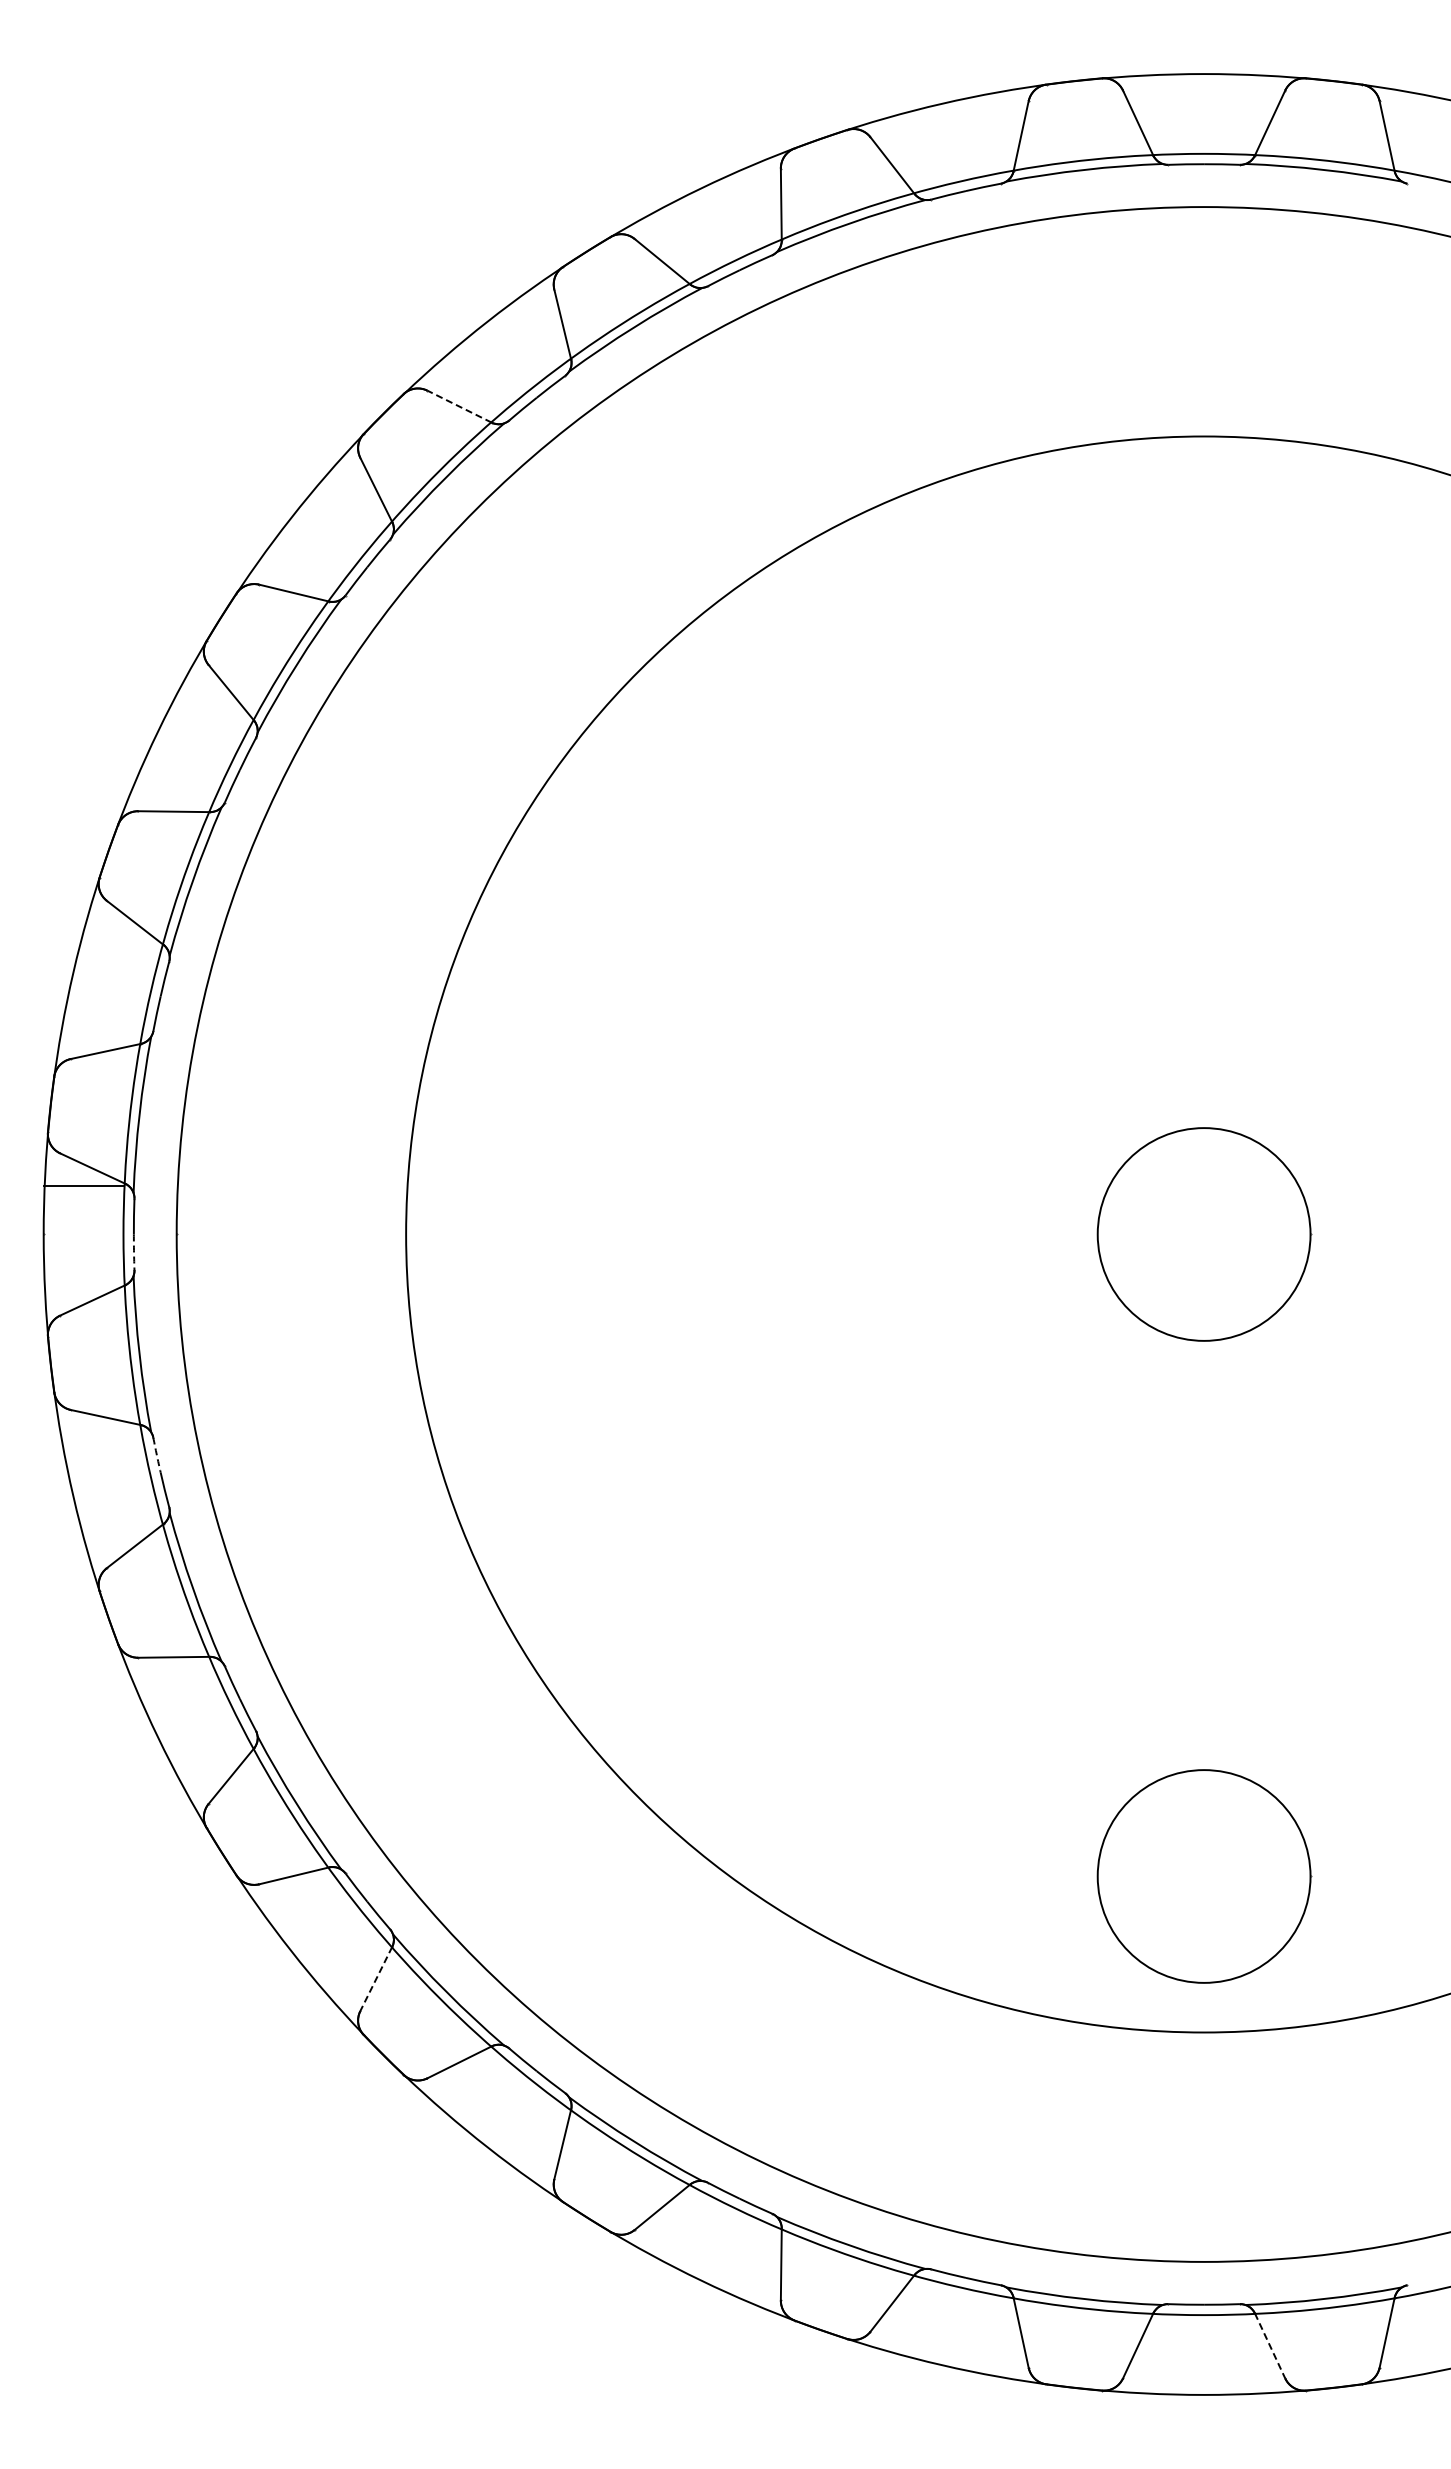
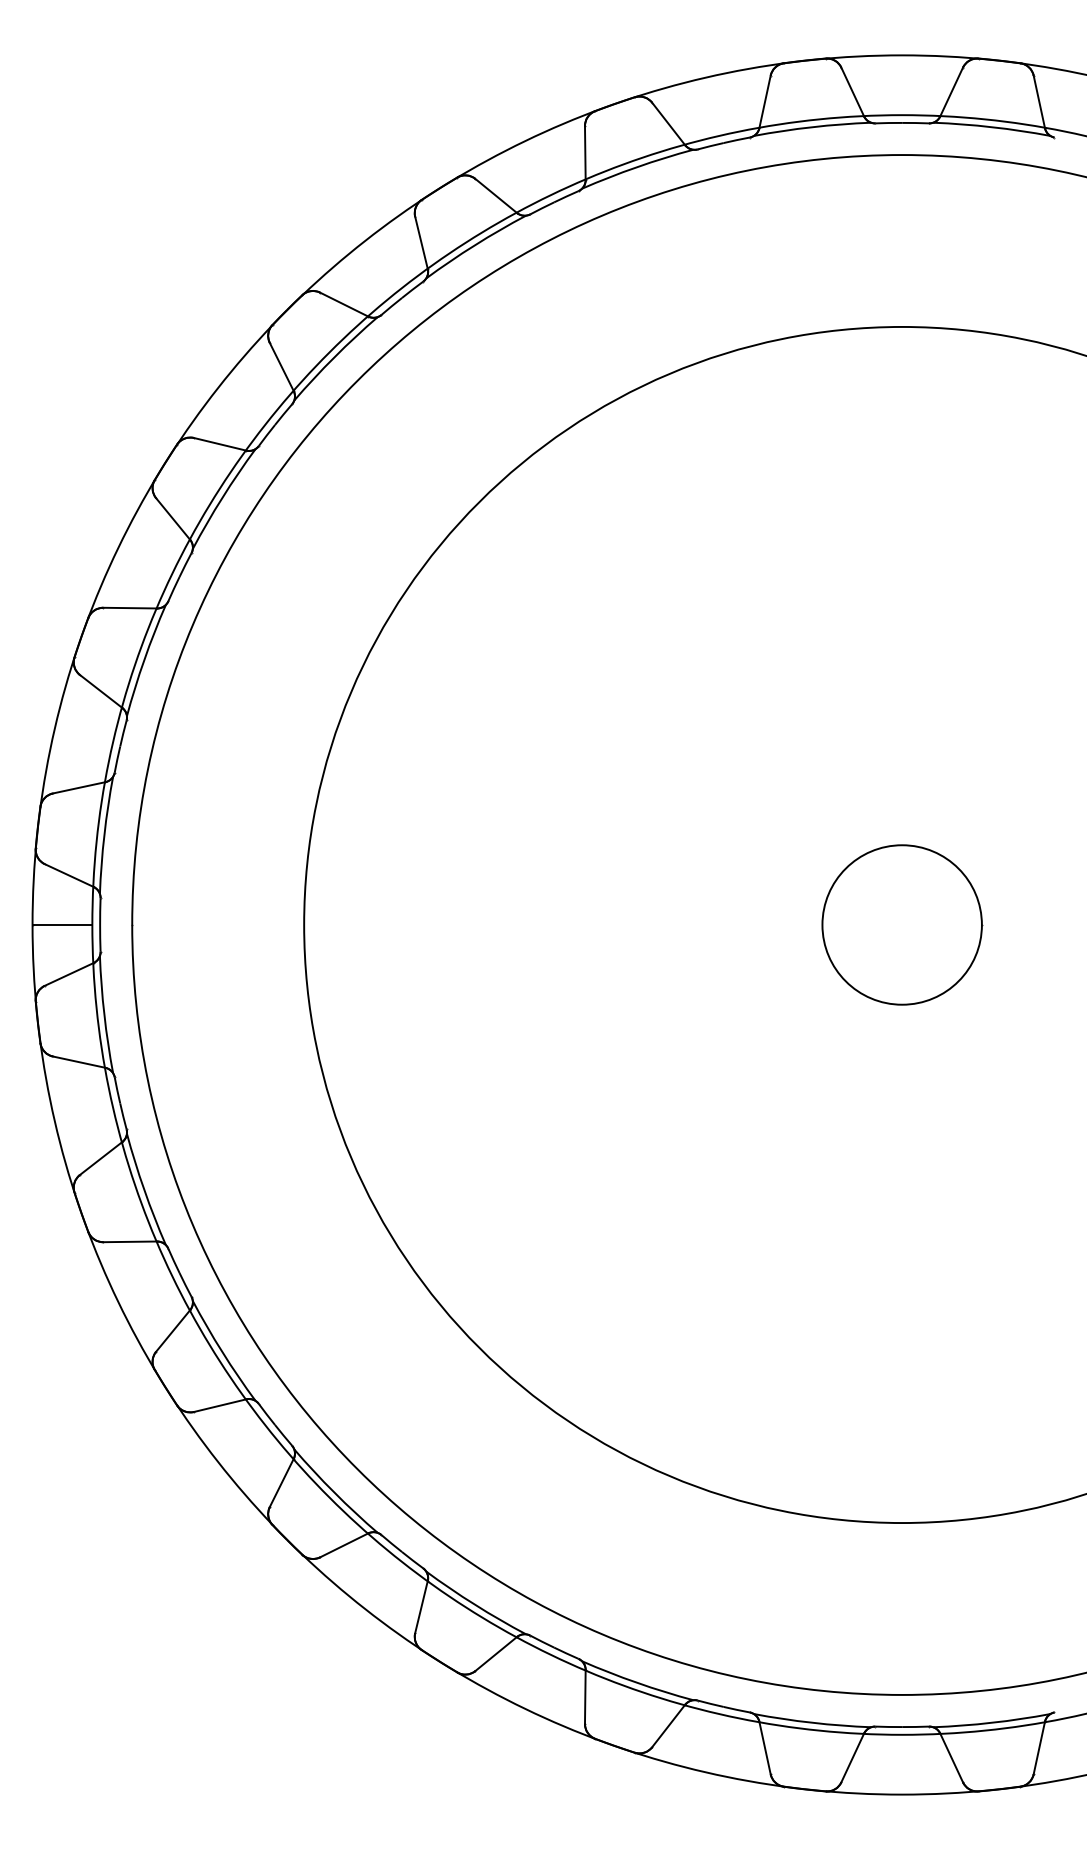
line: (459, 406) -> (344, 304), dashed -> solid
line: (83, 1186) -> (62, 925), moved
arc: (134, 1252) -> (100, 938), dashed -> solid
arc: (156, 1455) -> (117, 1090), dashed -> solid
part: (1204, 1876) -> (902, 1406), removed
line: (376, 1979) -> (281, 1483), dashed -> solid
line: (1270, 2345) -> (951, 1757), dashed -> solid

